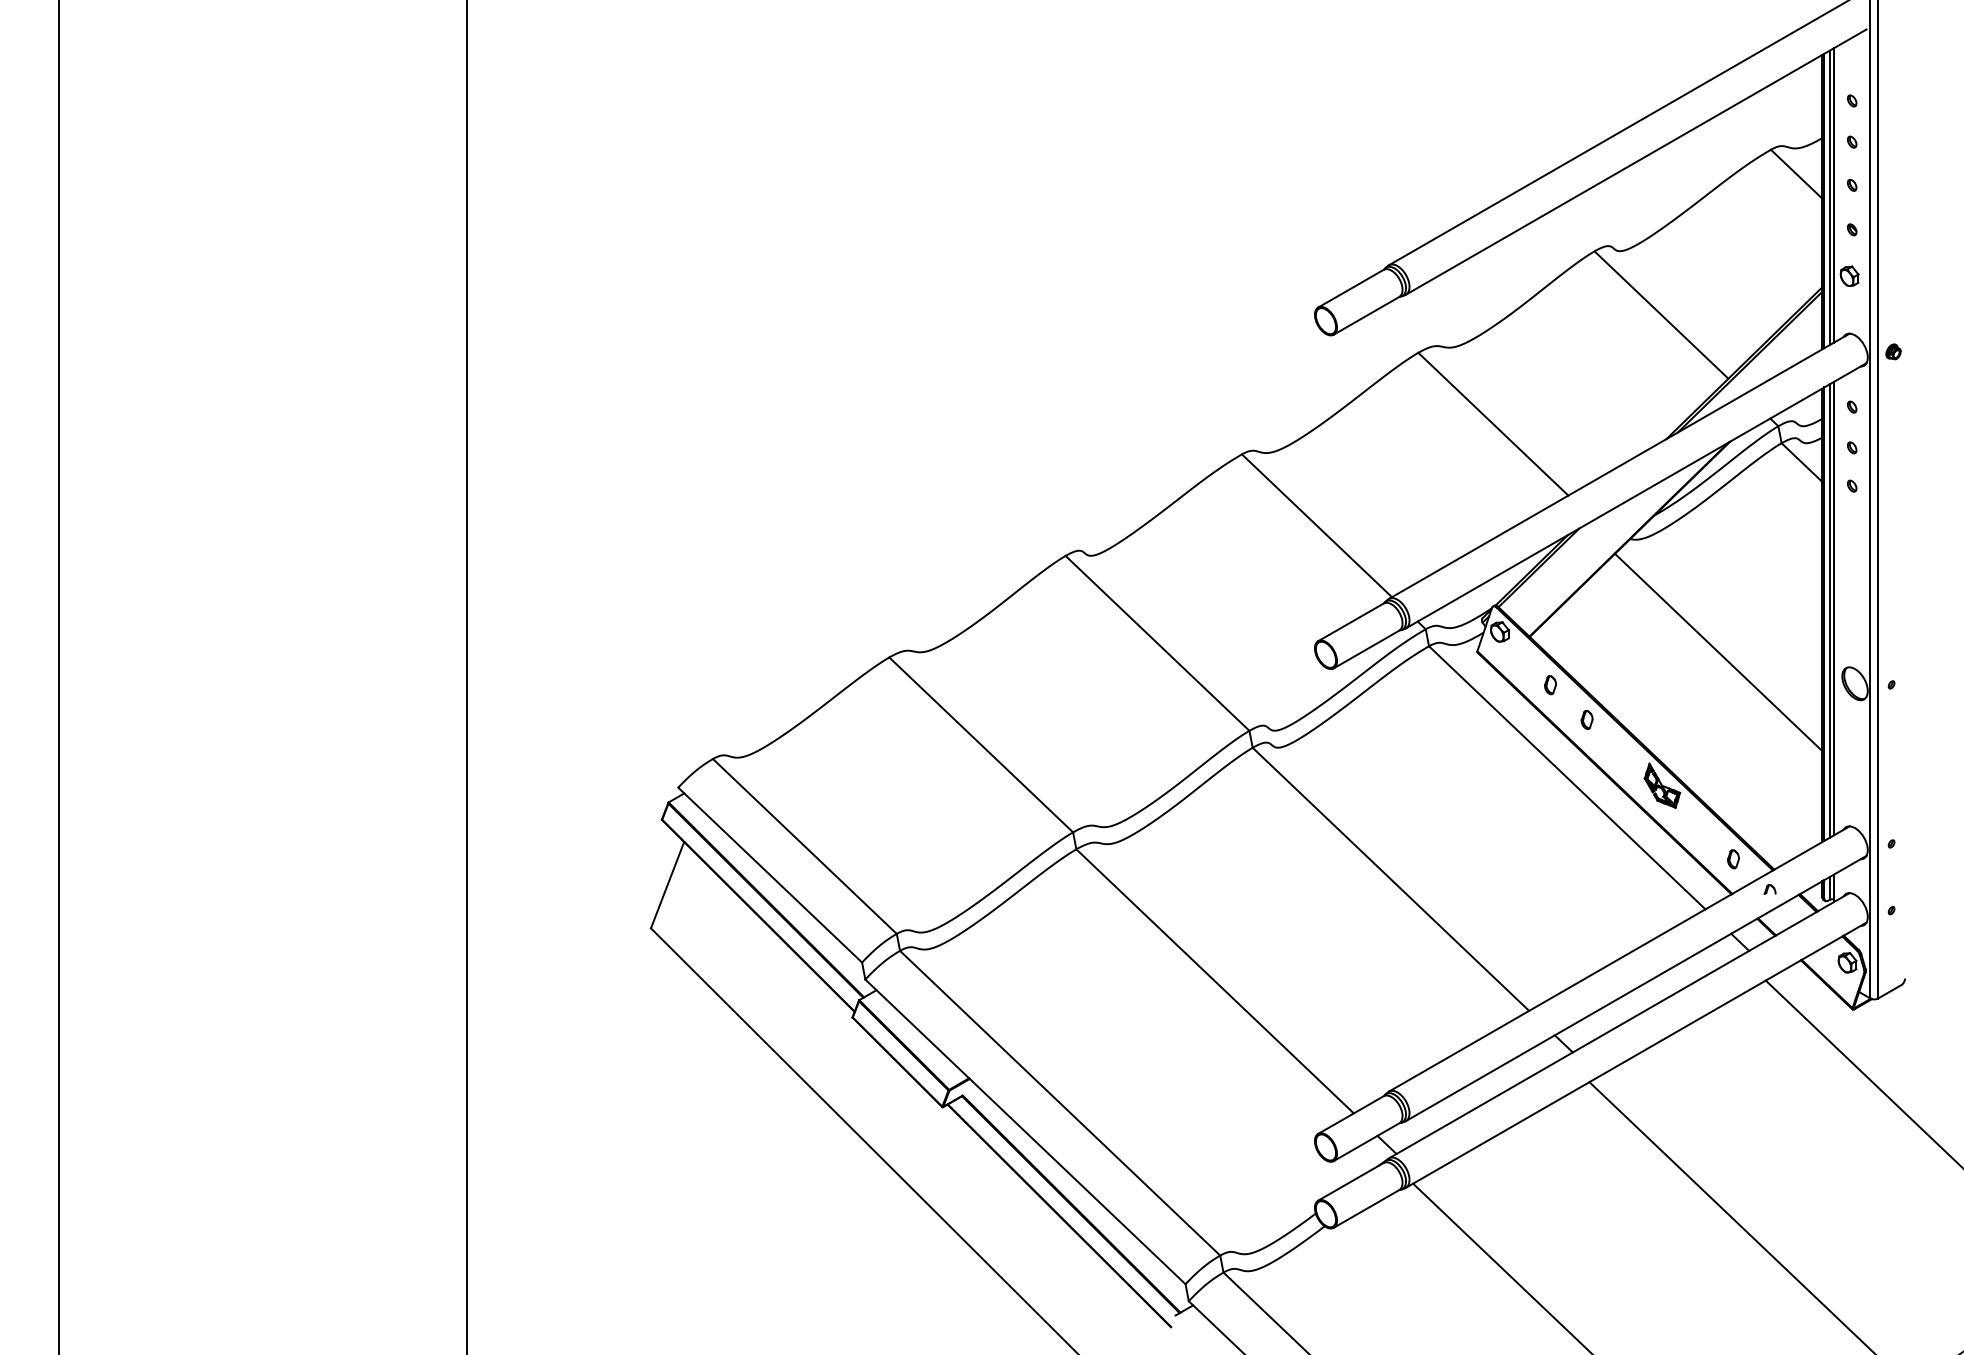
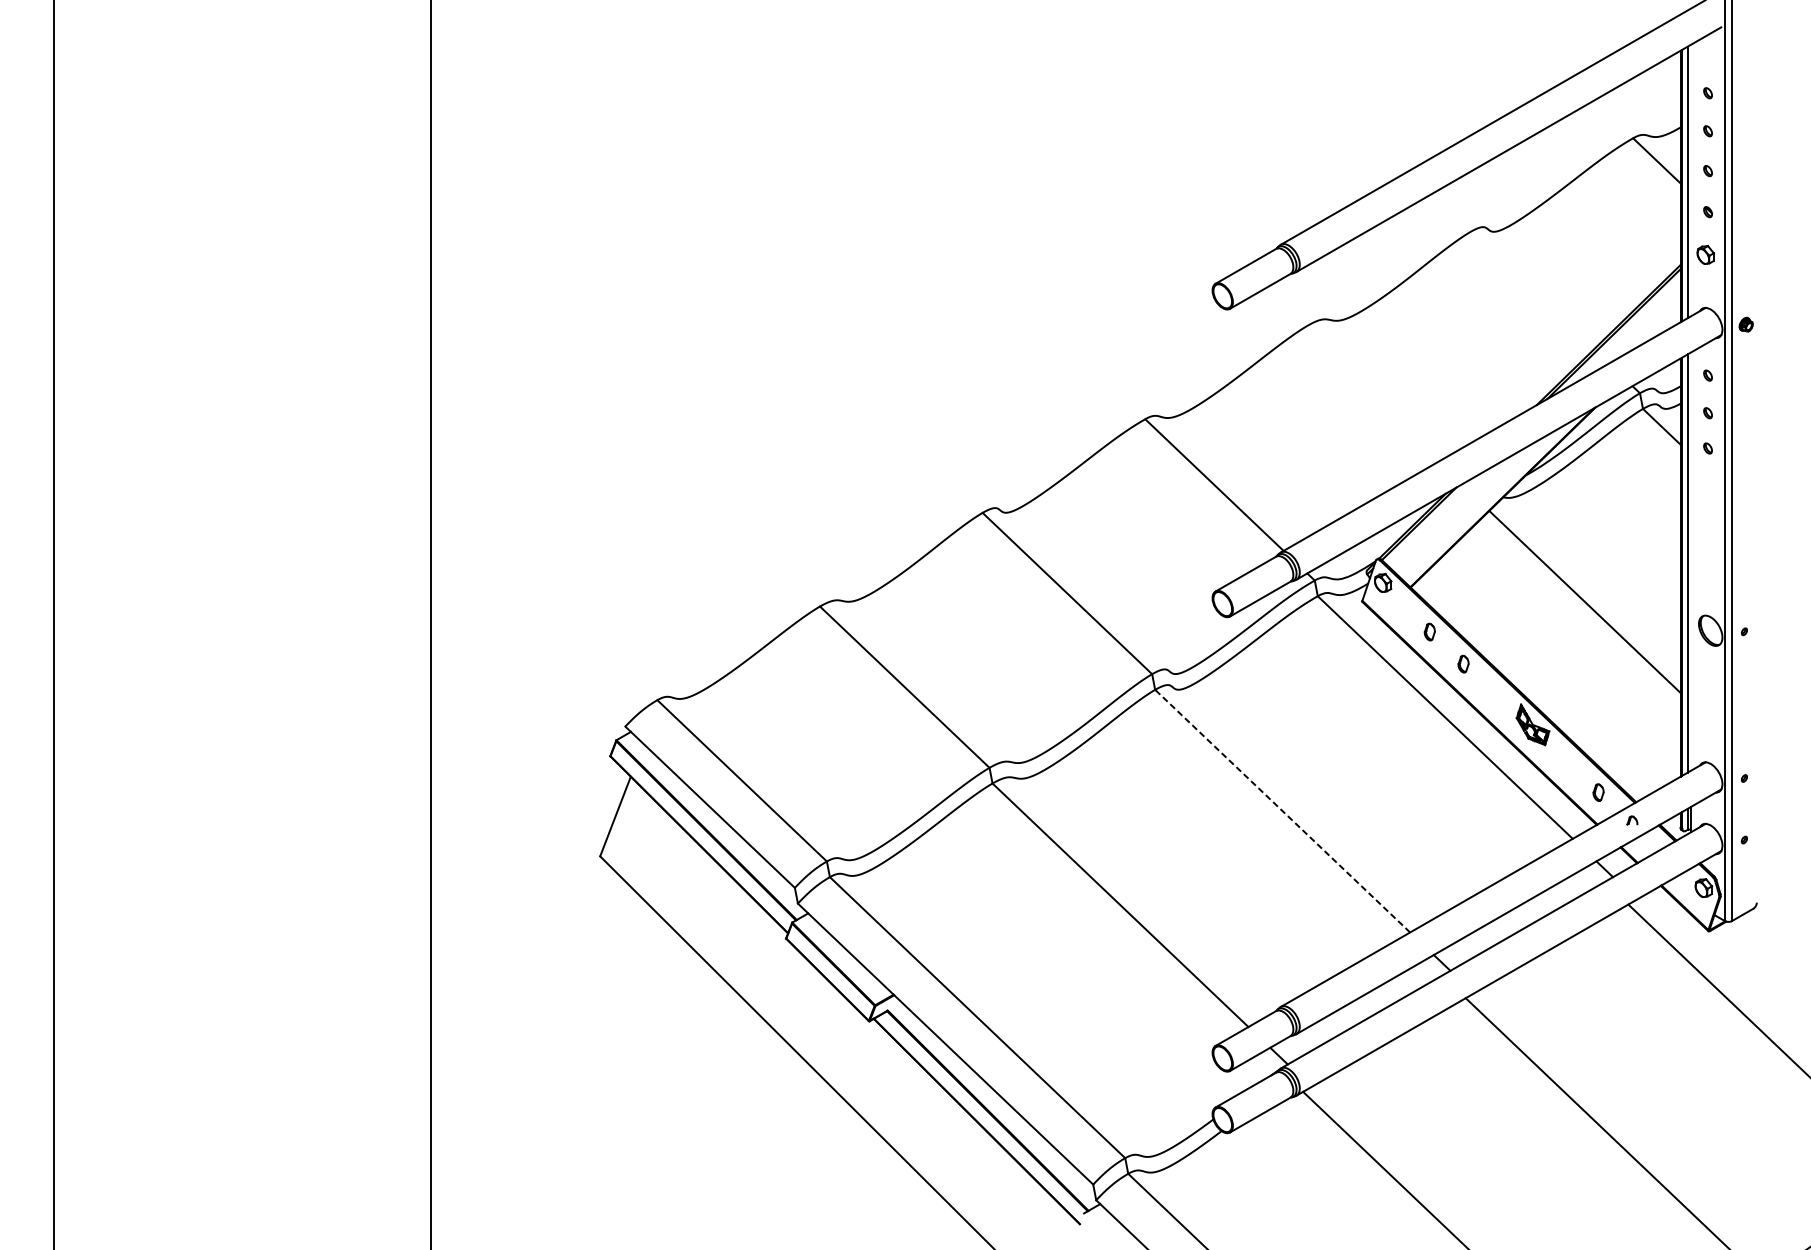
line: (1833, 195) -> (1690, 180), removed
line: (1661, 314) -> (1532, 290), removed
line: (1493, 423) -> (1377, 390), removed
line: (1833, 608) -> (1690, 561), removed
line: (1390, 879) -> (1282, 811), solid -> dashed

